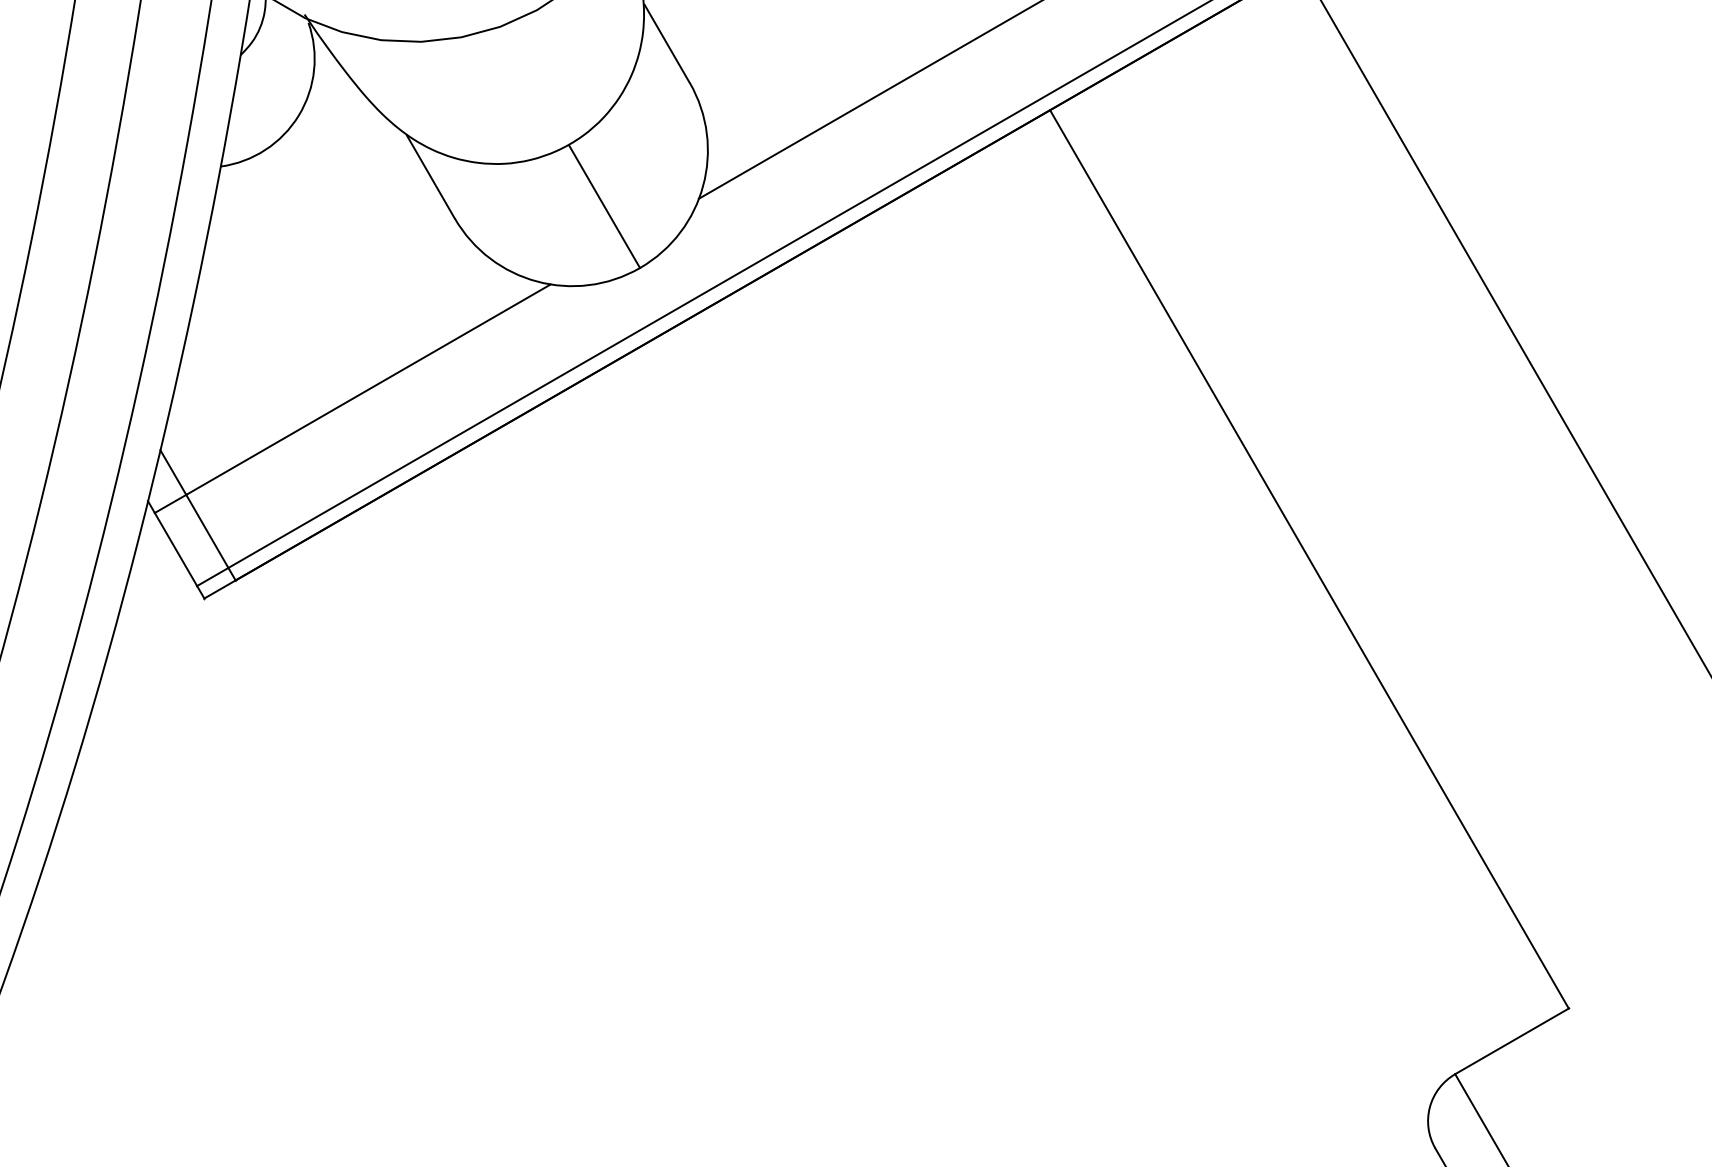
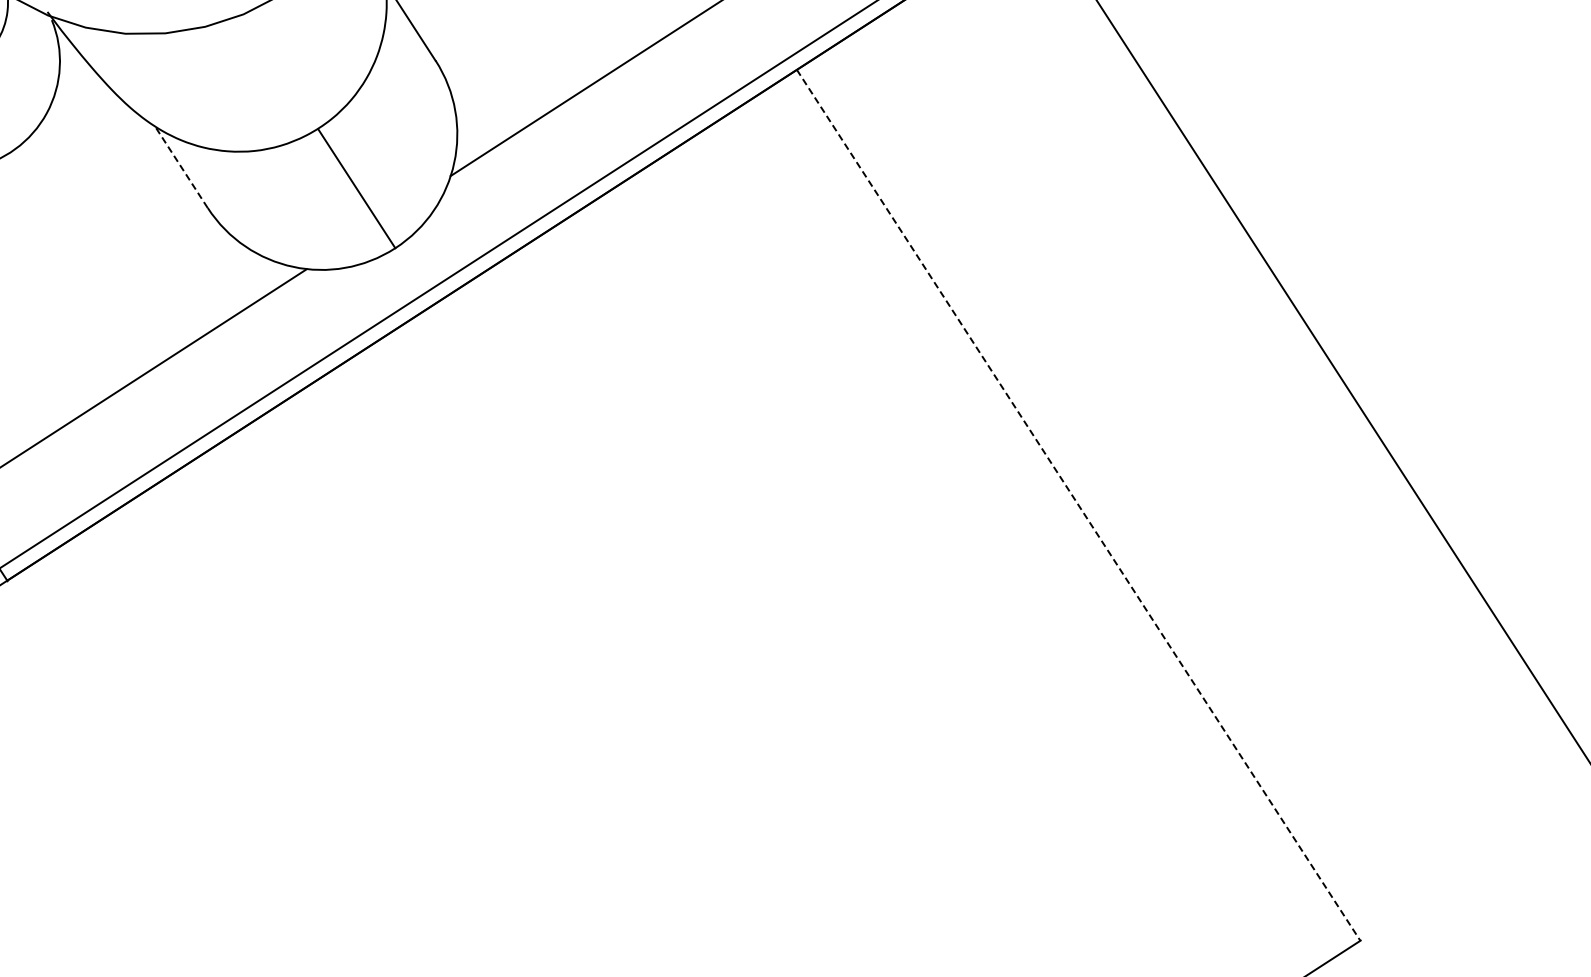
line: (430, 176) -> (181, 167), solid -> dashed
line: (1309, 559) -> (1078, 505), solid -> dashed

